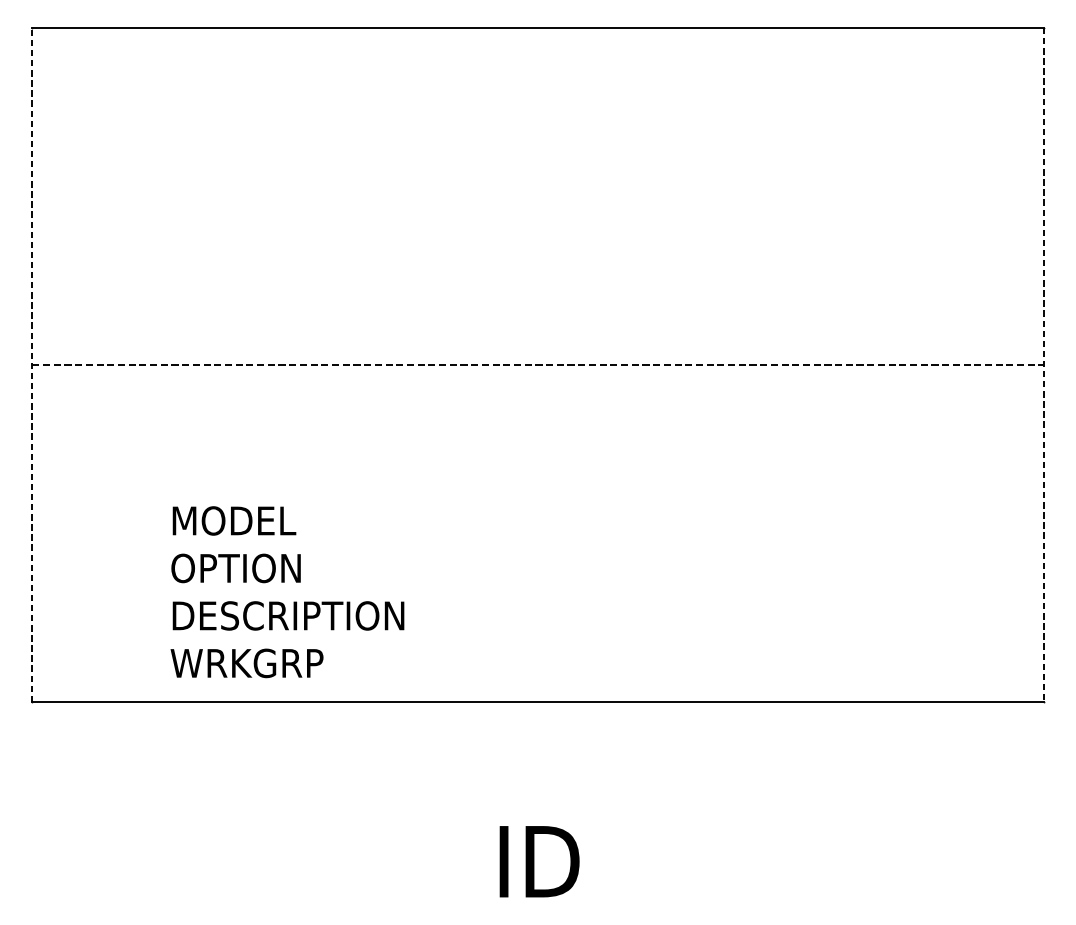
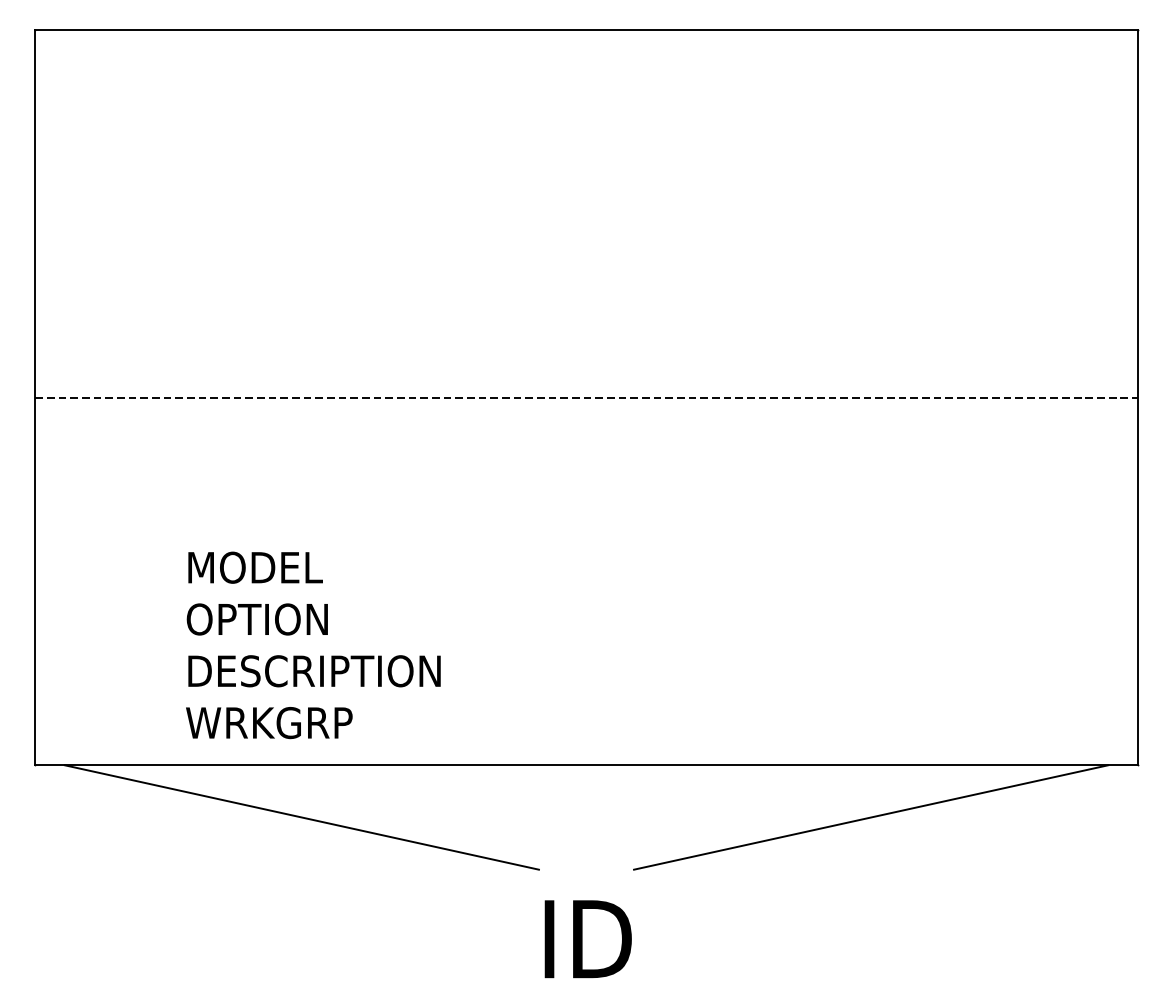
line: (32, 364) -> (35, 397), dashed -> solid
line: (1043, 364) -> (1137, 397), dashed -> solid
line: (276, 750) -> (301, 817), added
line: (799, 750) -> (871, 817), added

